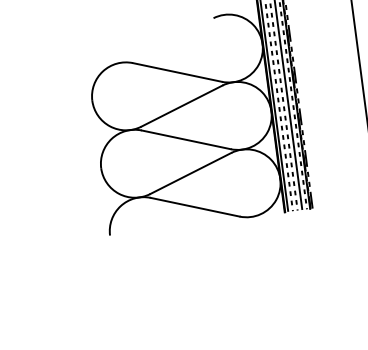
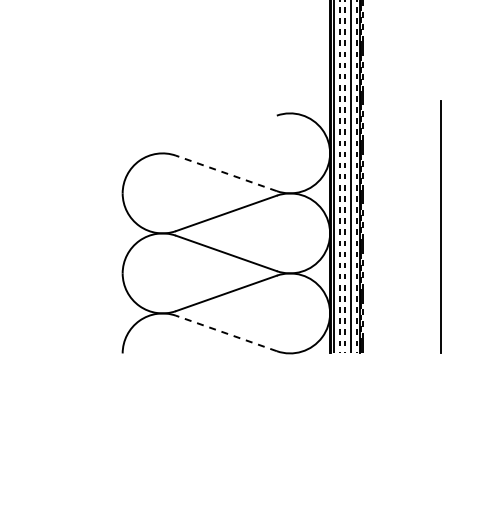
line: (176, 72) -> (225, 173), solid -> dashed
line: (194, 207) -> (225, 333), solid -> dashed

